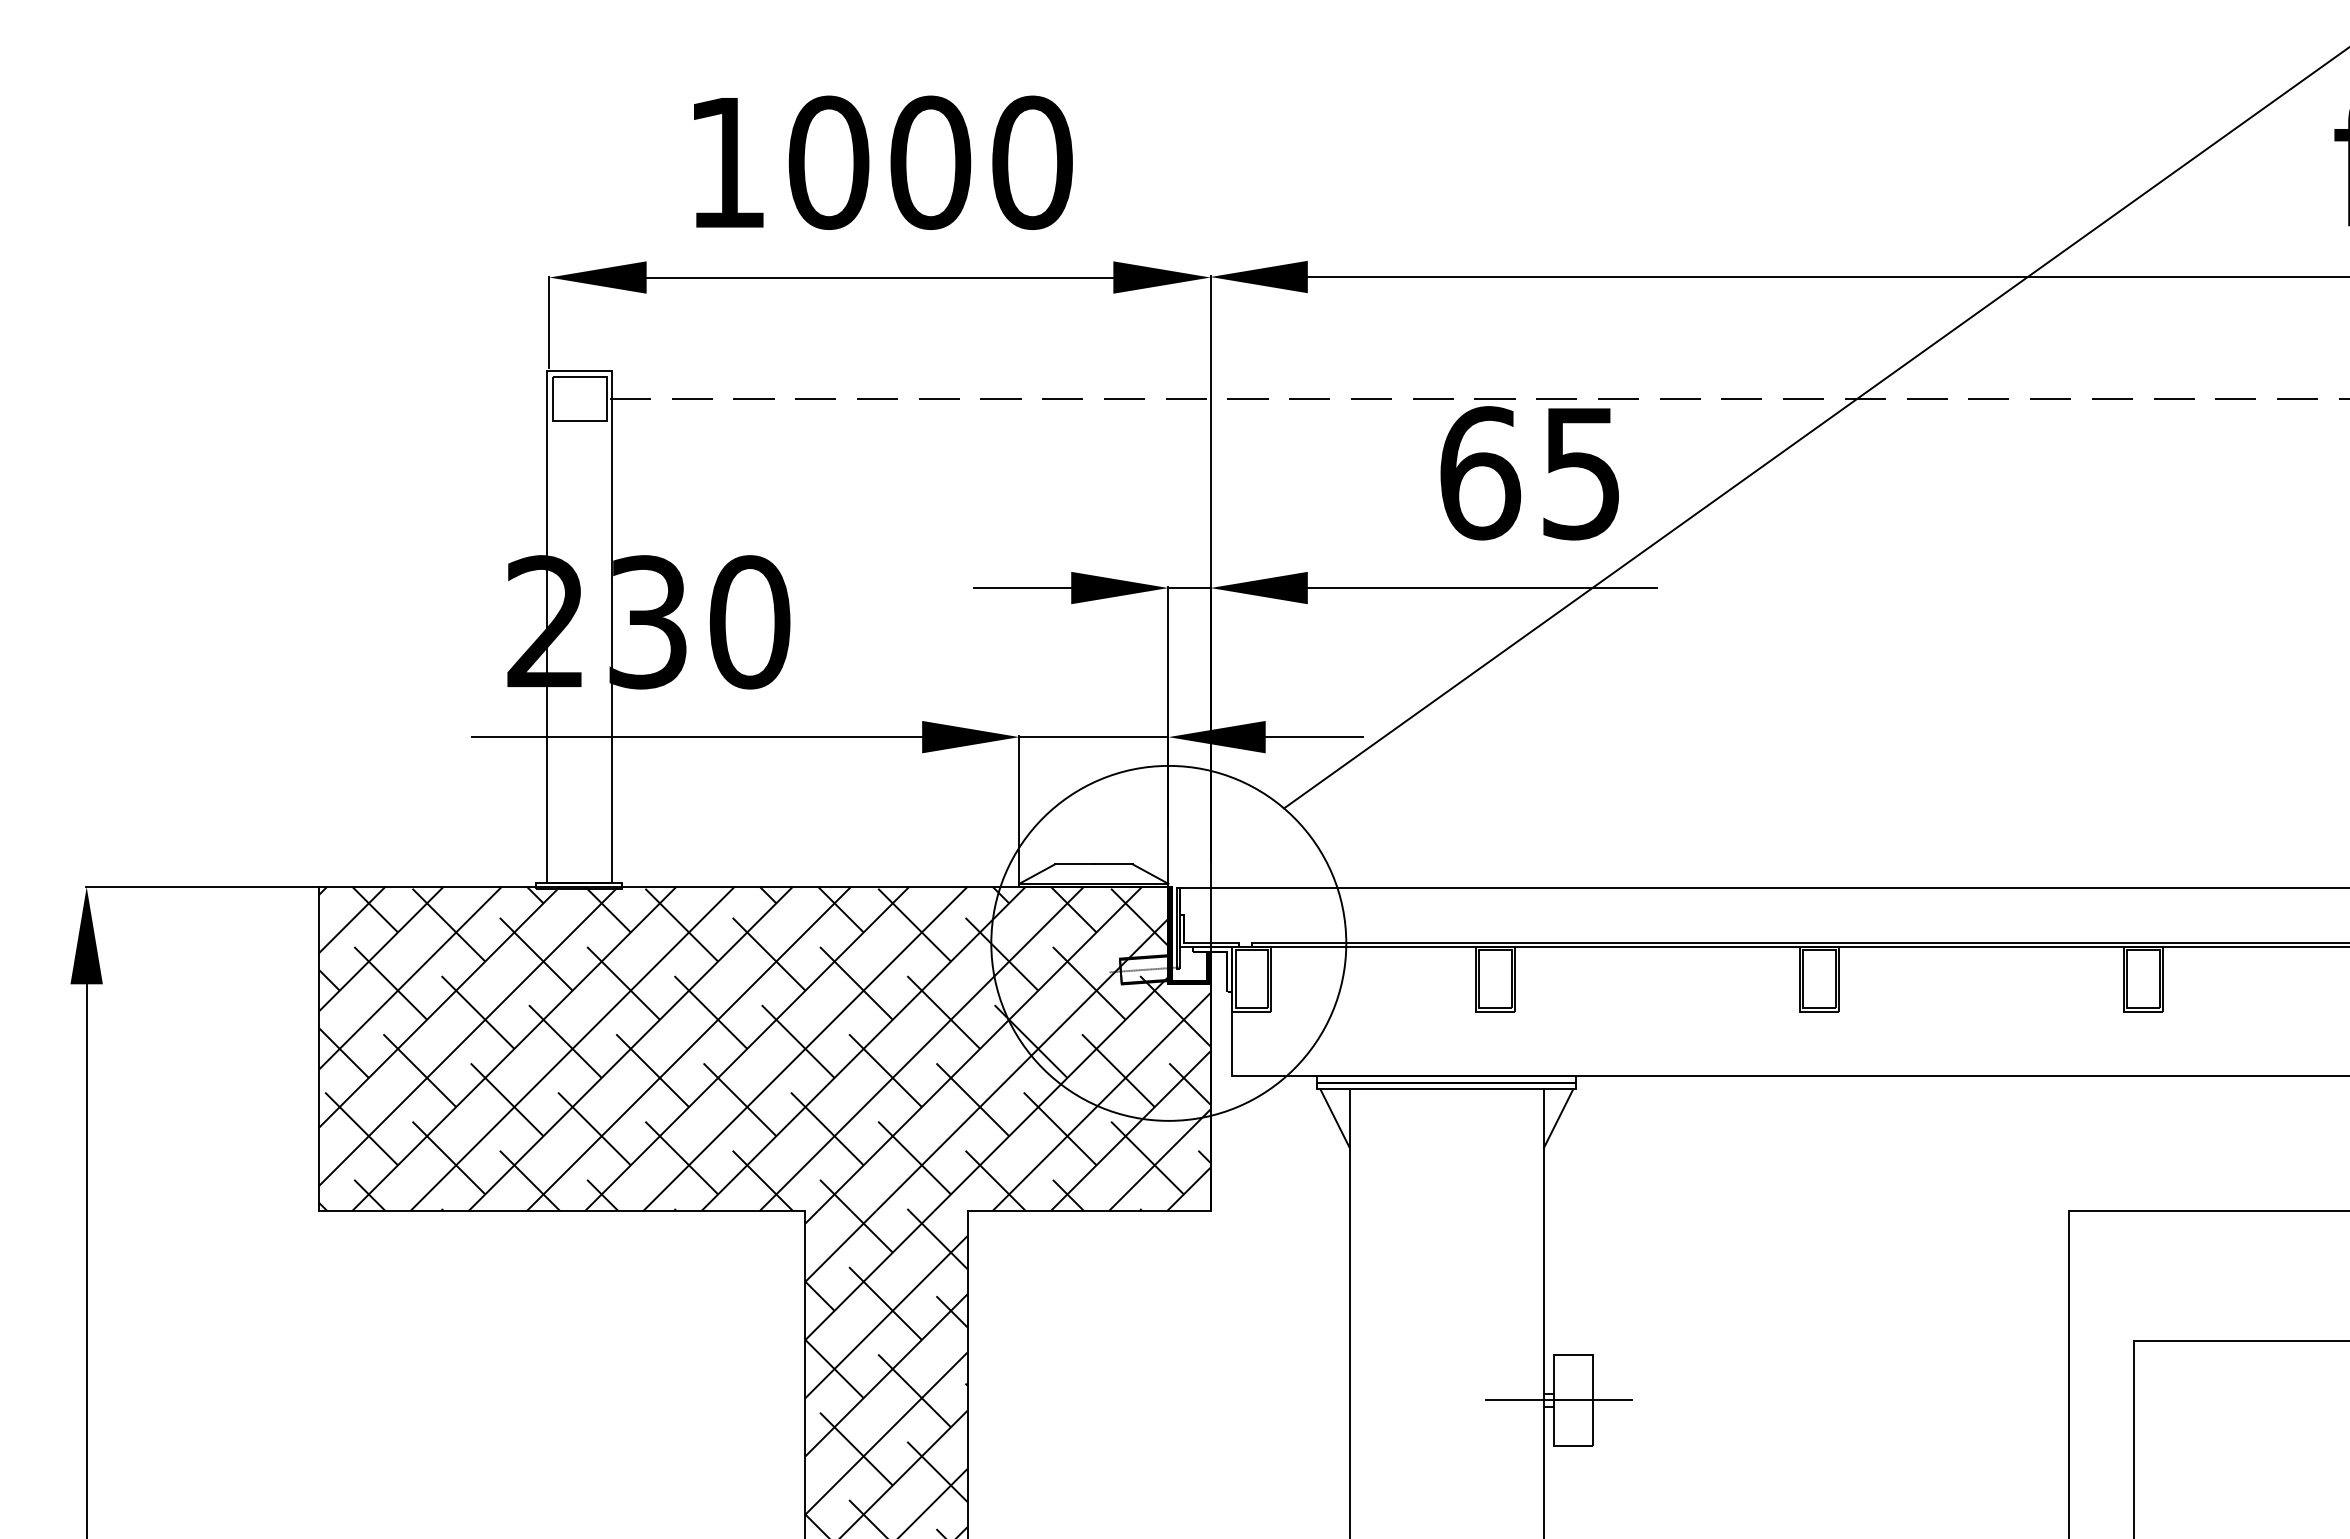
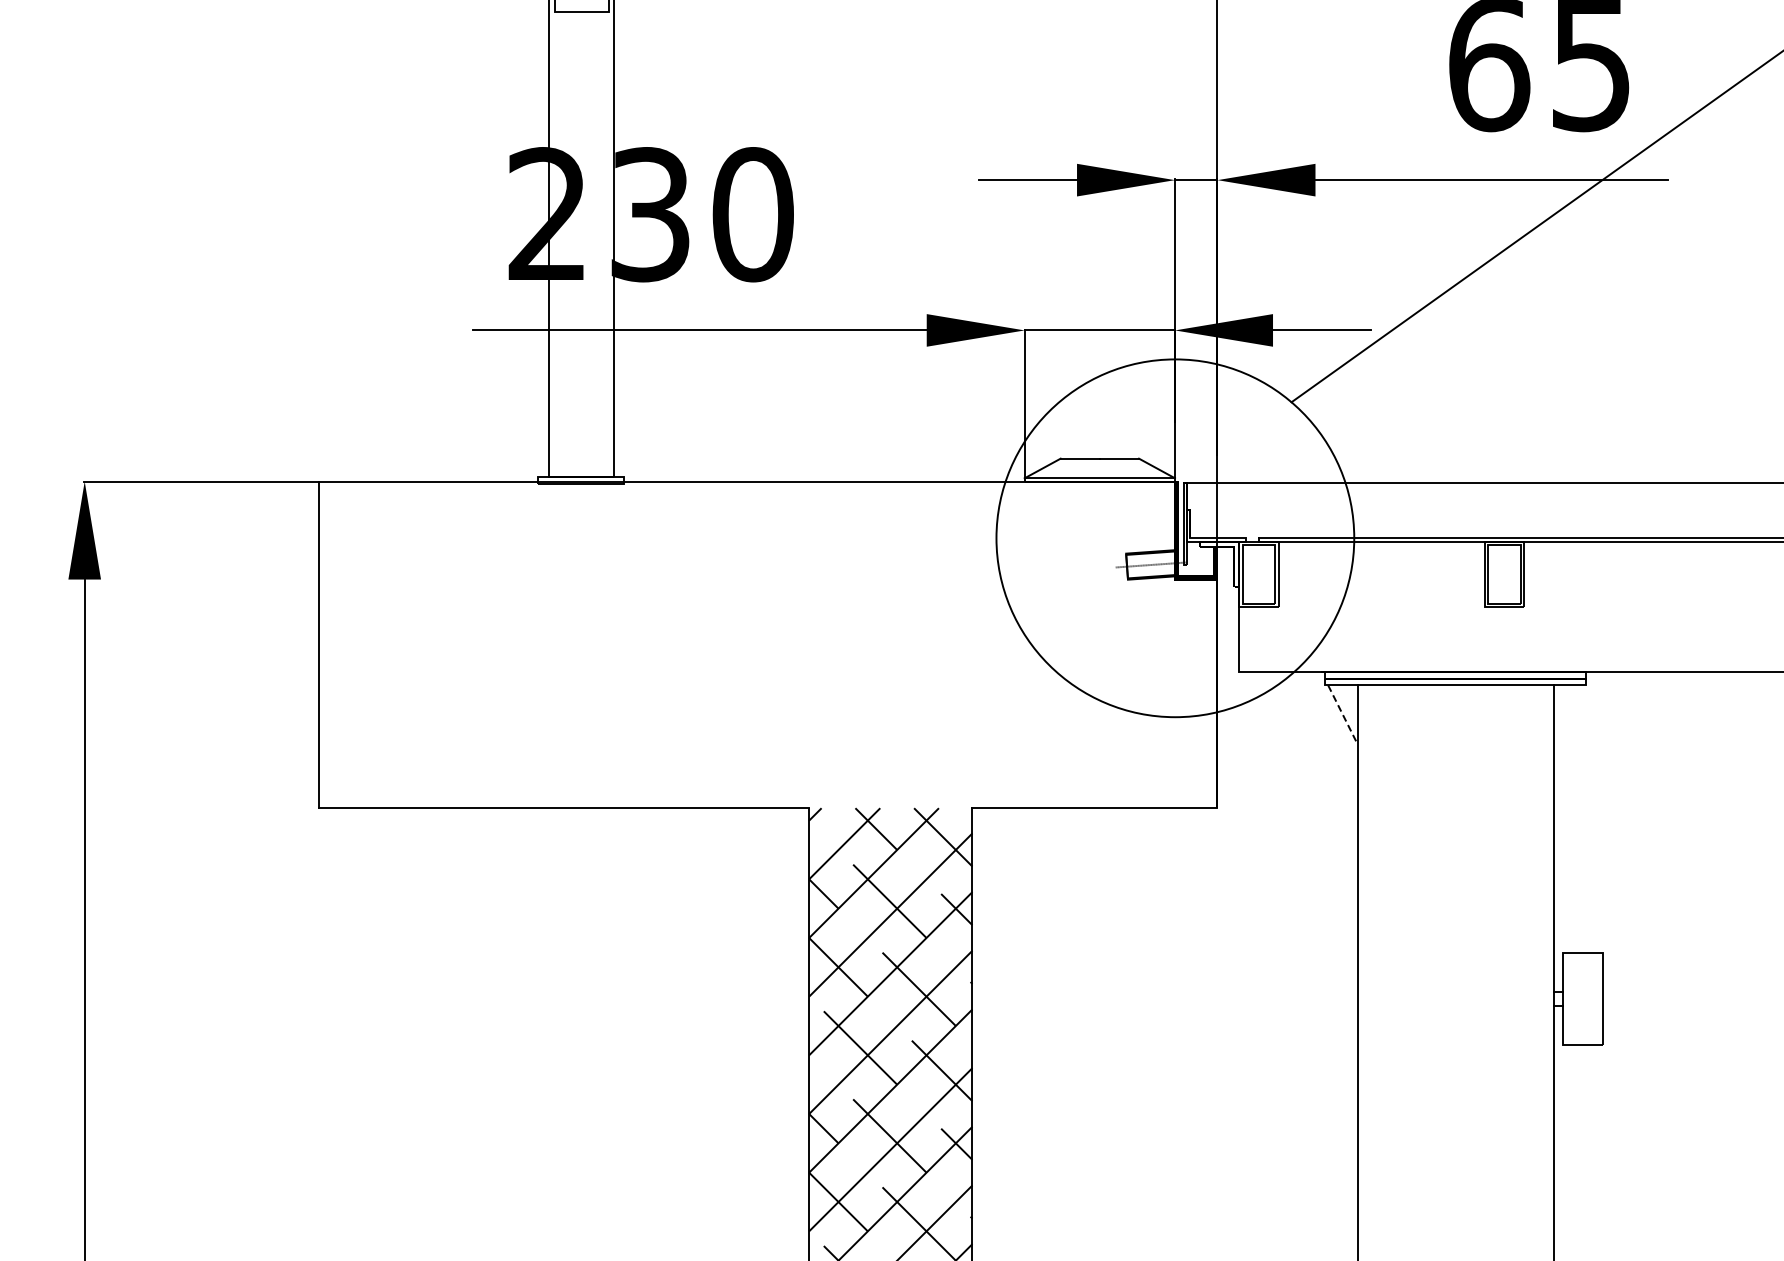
hatch: (764, 1049) -> (767, 645), removed
line: (1335, 1118) -> (1343, 714), solid -> dashed
line: (1558, 1118) -> (1568, 714), removed
line: (1559, 1400) -> (1569, 999), removed

